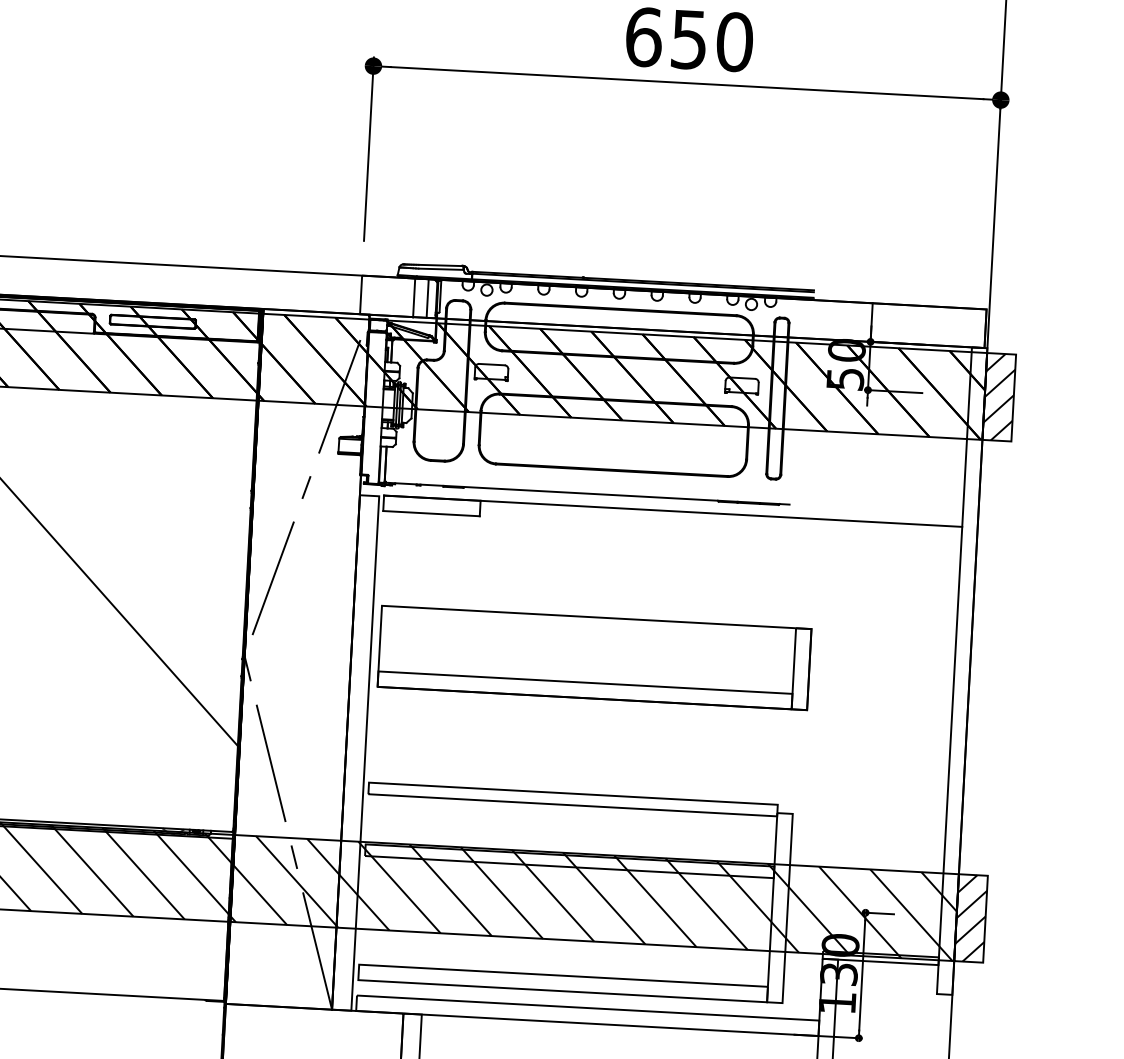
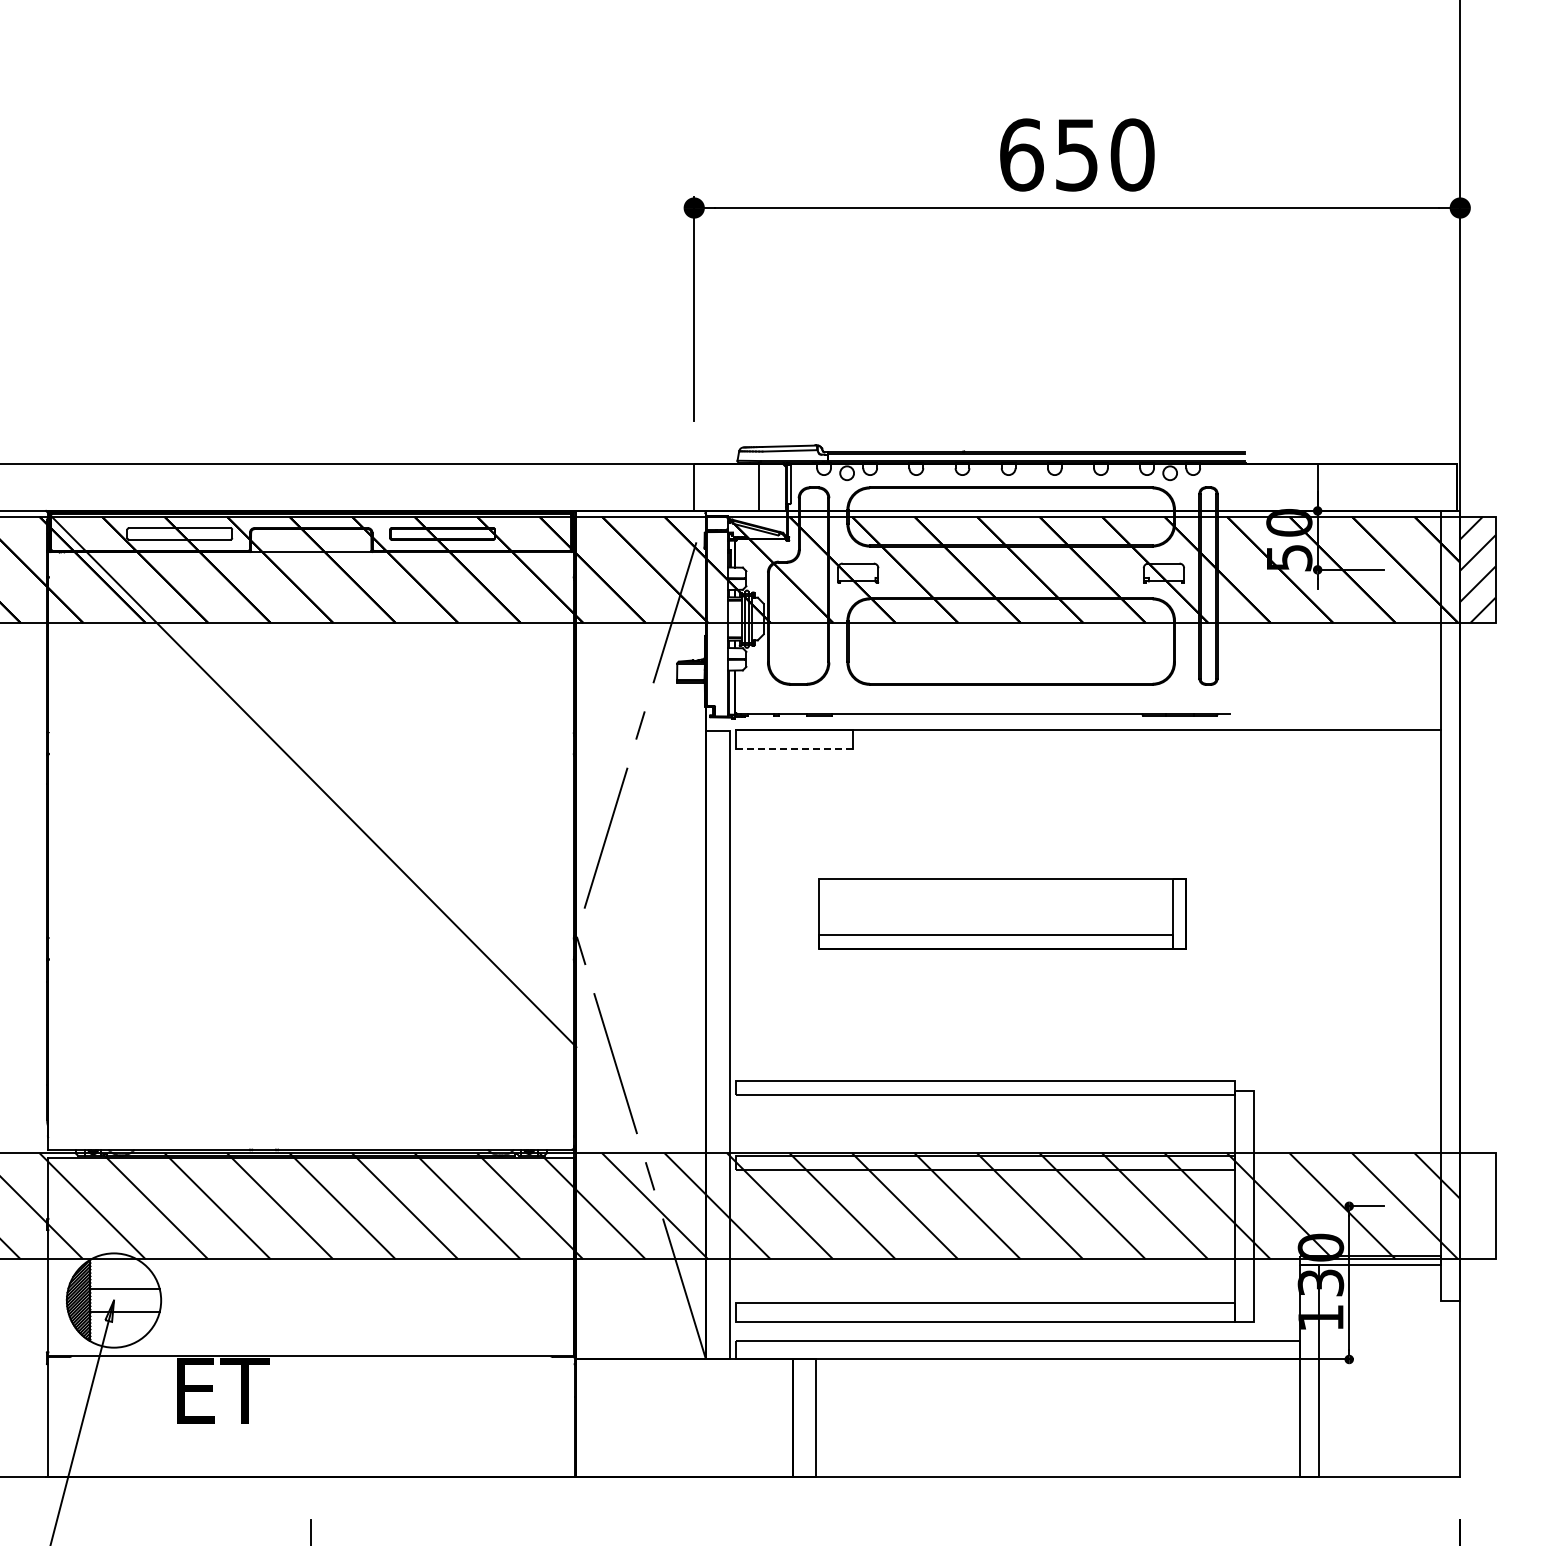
line: (427, 297) -> (775, 486), removed
line: (431, 514) -> (794, 749), solid -> dashed
part: (594, 657) -> (1002, 913), size x0.7
hatch: (970, 918) -> (1477, 1206), removed

